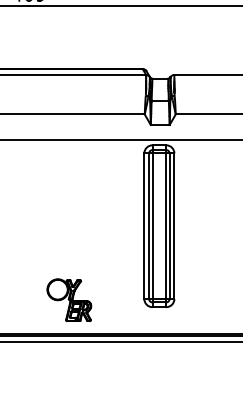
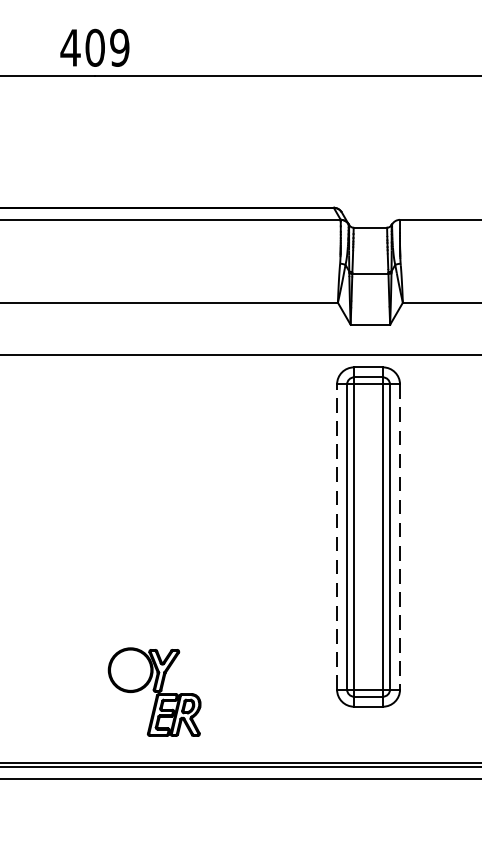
line: (144, 226) -> (337, 537), solid -> dashed
line: (174, 226) -> (400, 537), solid -> dashed
part: (69, 299) -> (154, 690), moved

